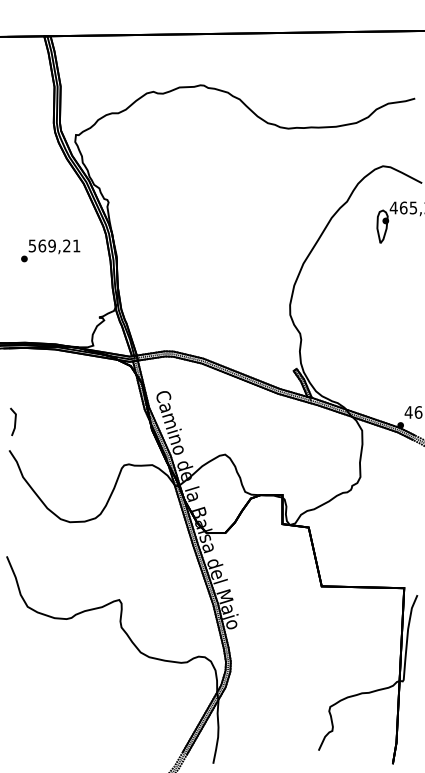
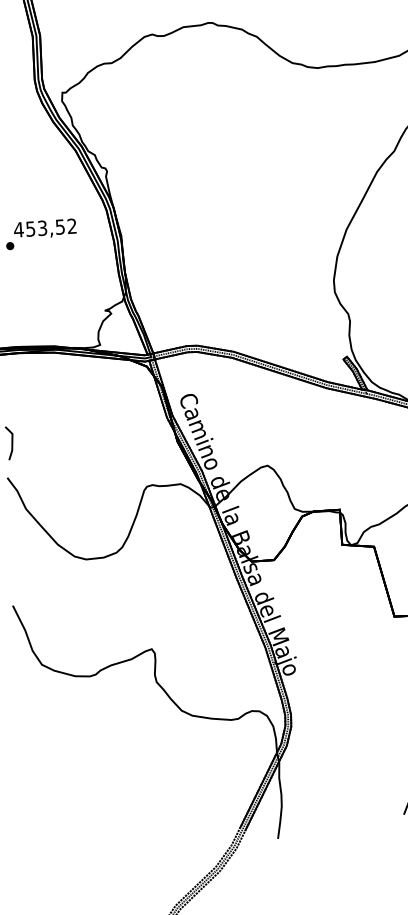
text: (54, 245) -> (45, 227), 569,21 -> 453,52

